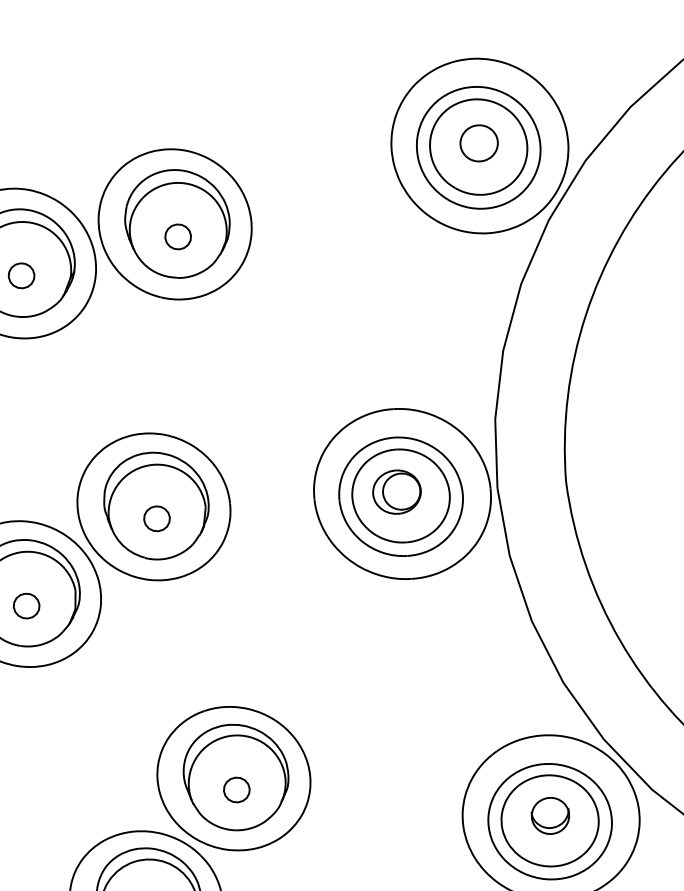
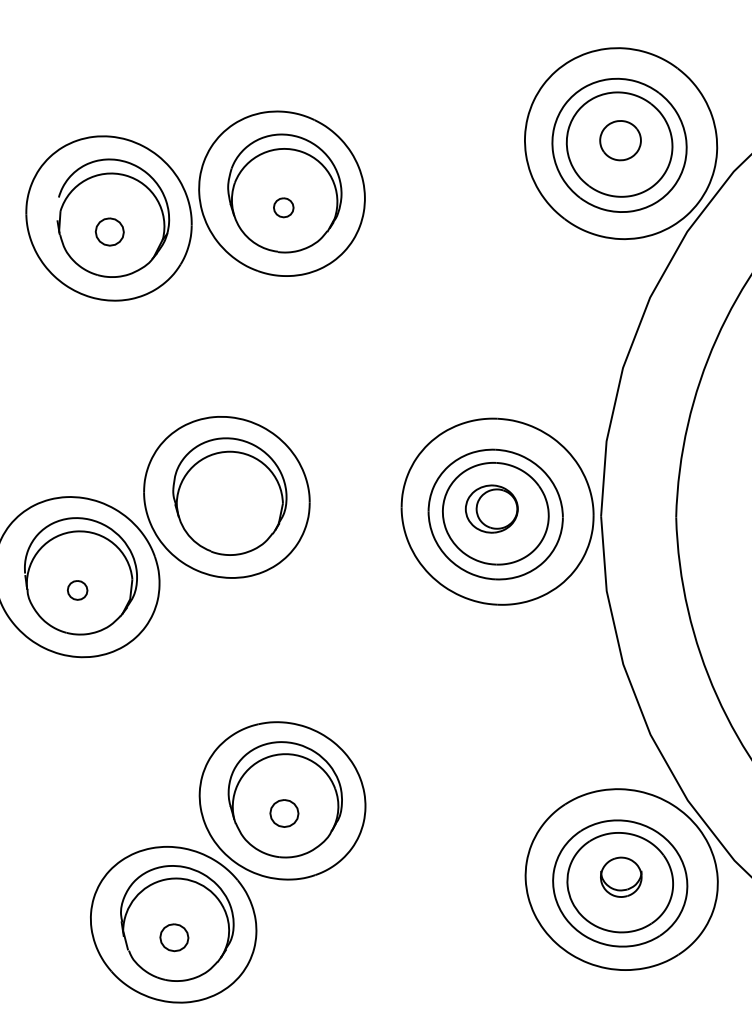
part: (177, 236) -> (283, 207), size x0.7
part: (156, 518) -> (228, 510), removed
part: (26, 606) -> (77, 590), size x0.7

